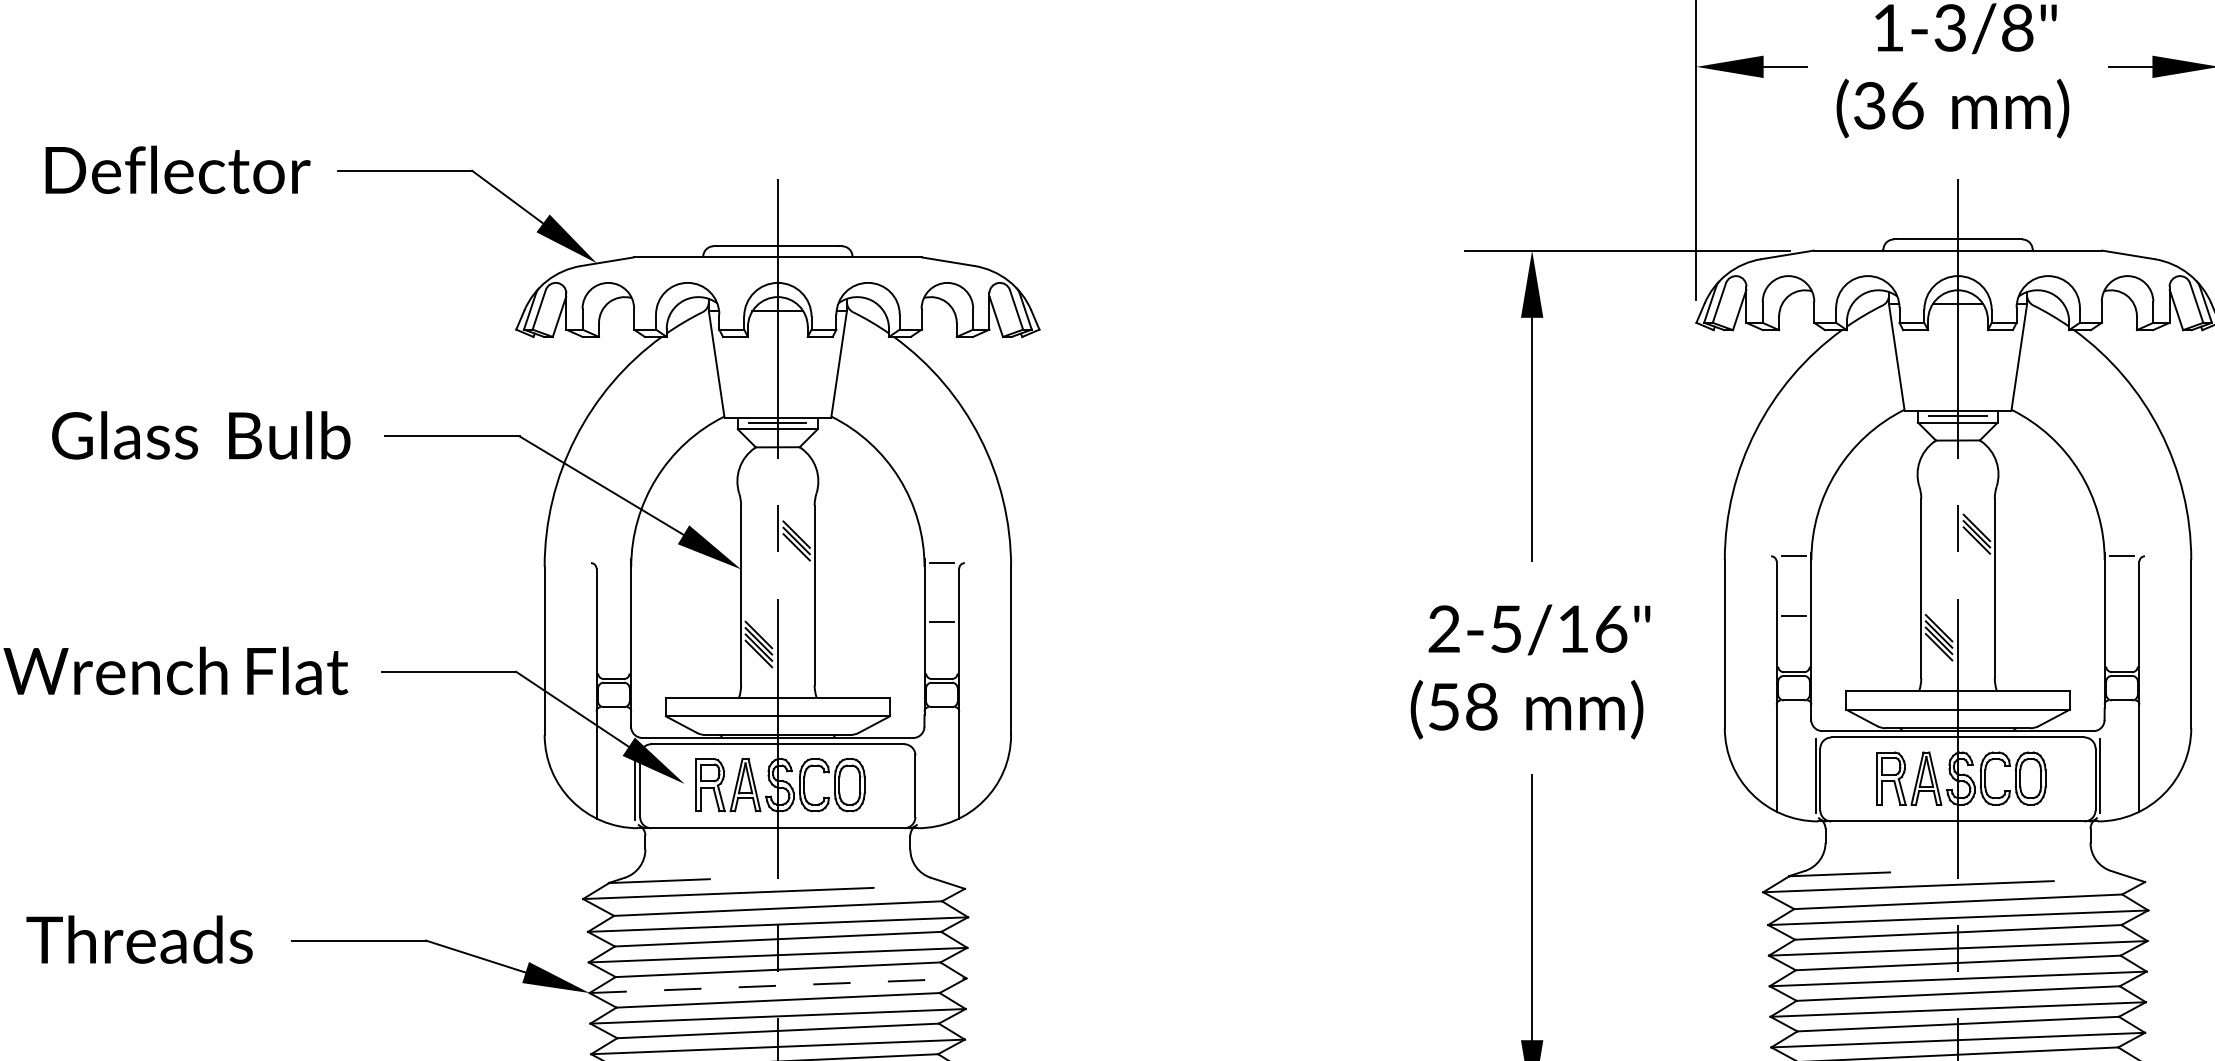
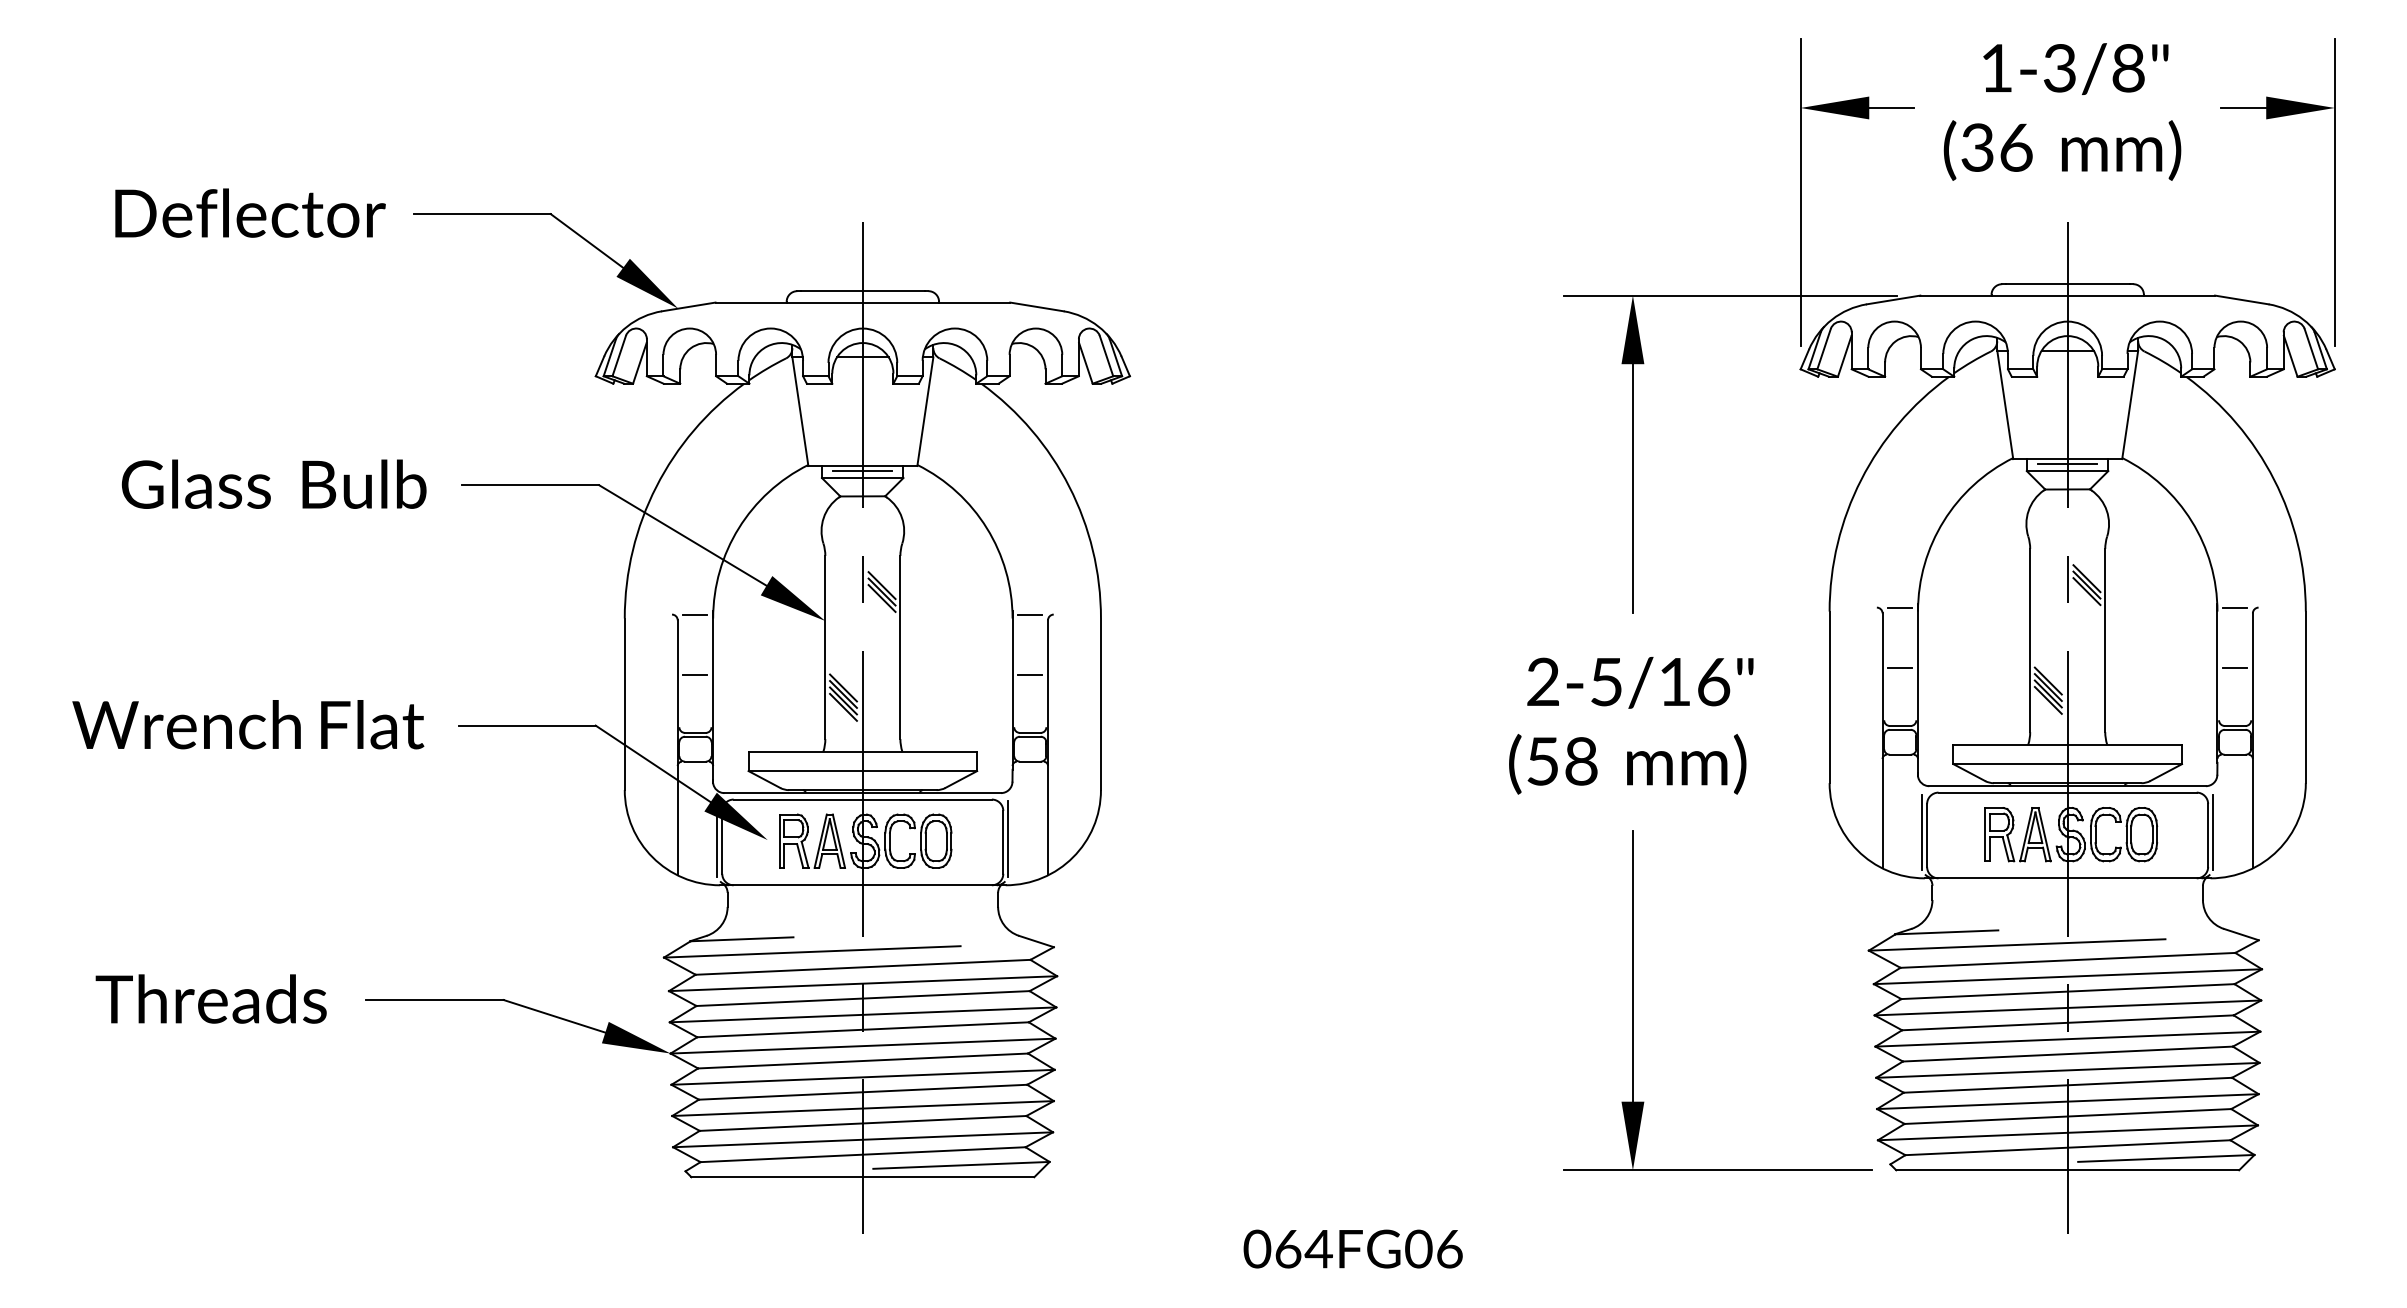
line: (613, 562) -> (695, 614), added
line: (2122, 615) -> (2235, 668), added
line: (613, 622) -> (695, 675), added
line: (920, 782) -> (1008, 838), added
line: (778, 986) -> (863, 1046), dashed -> solid

